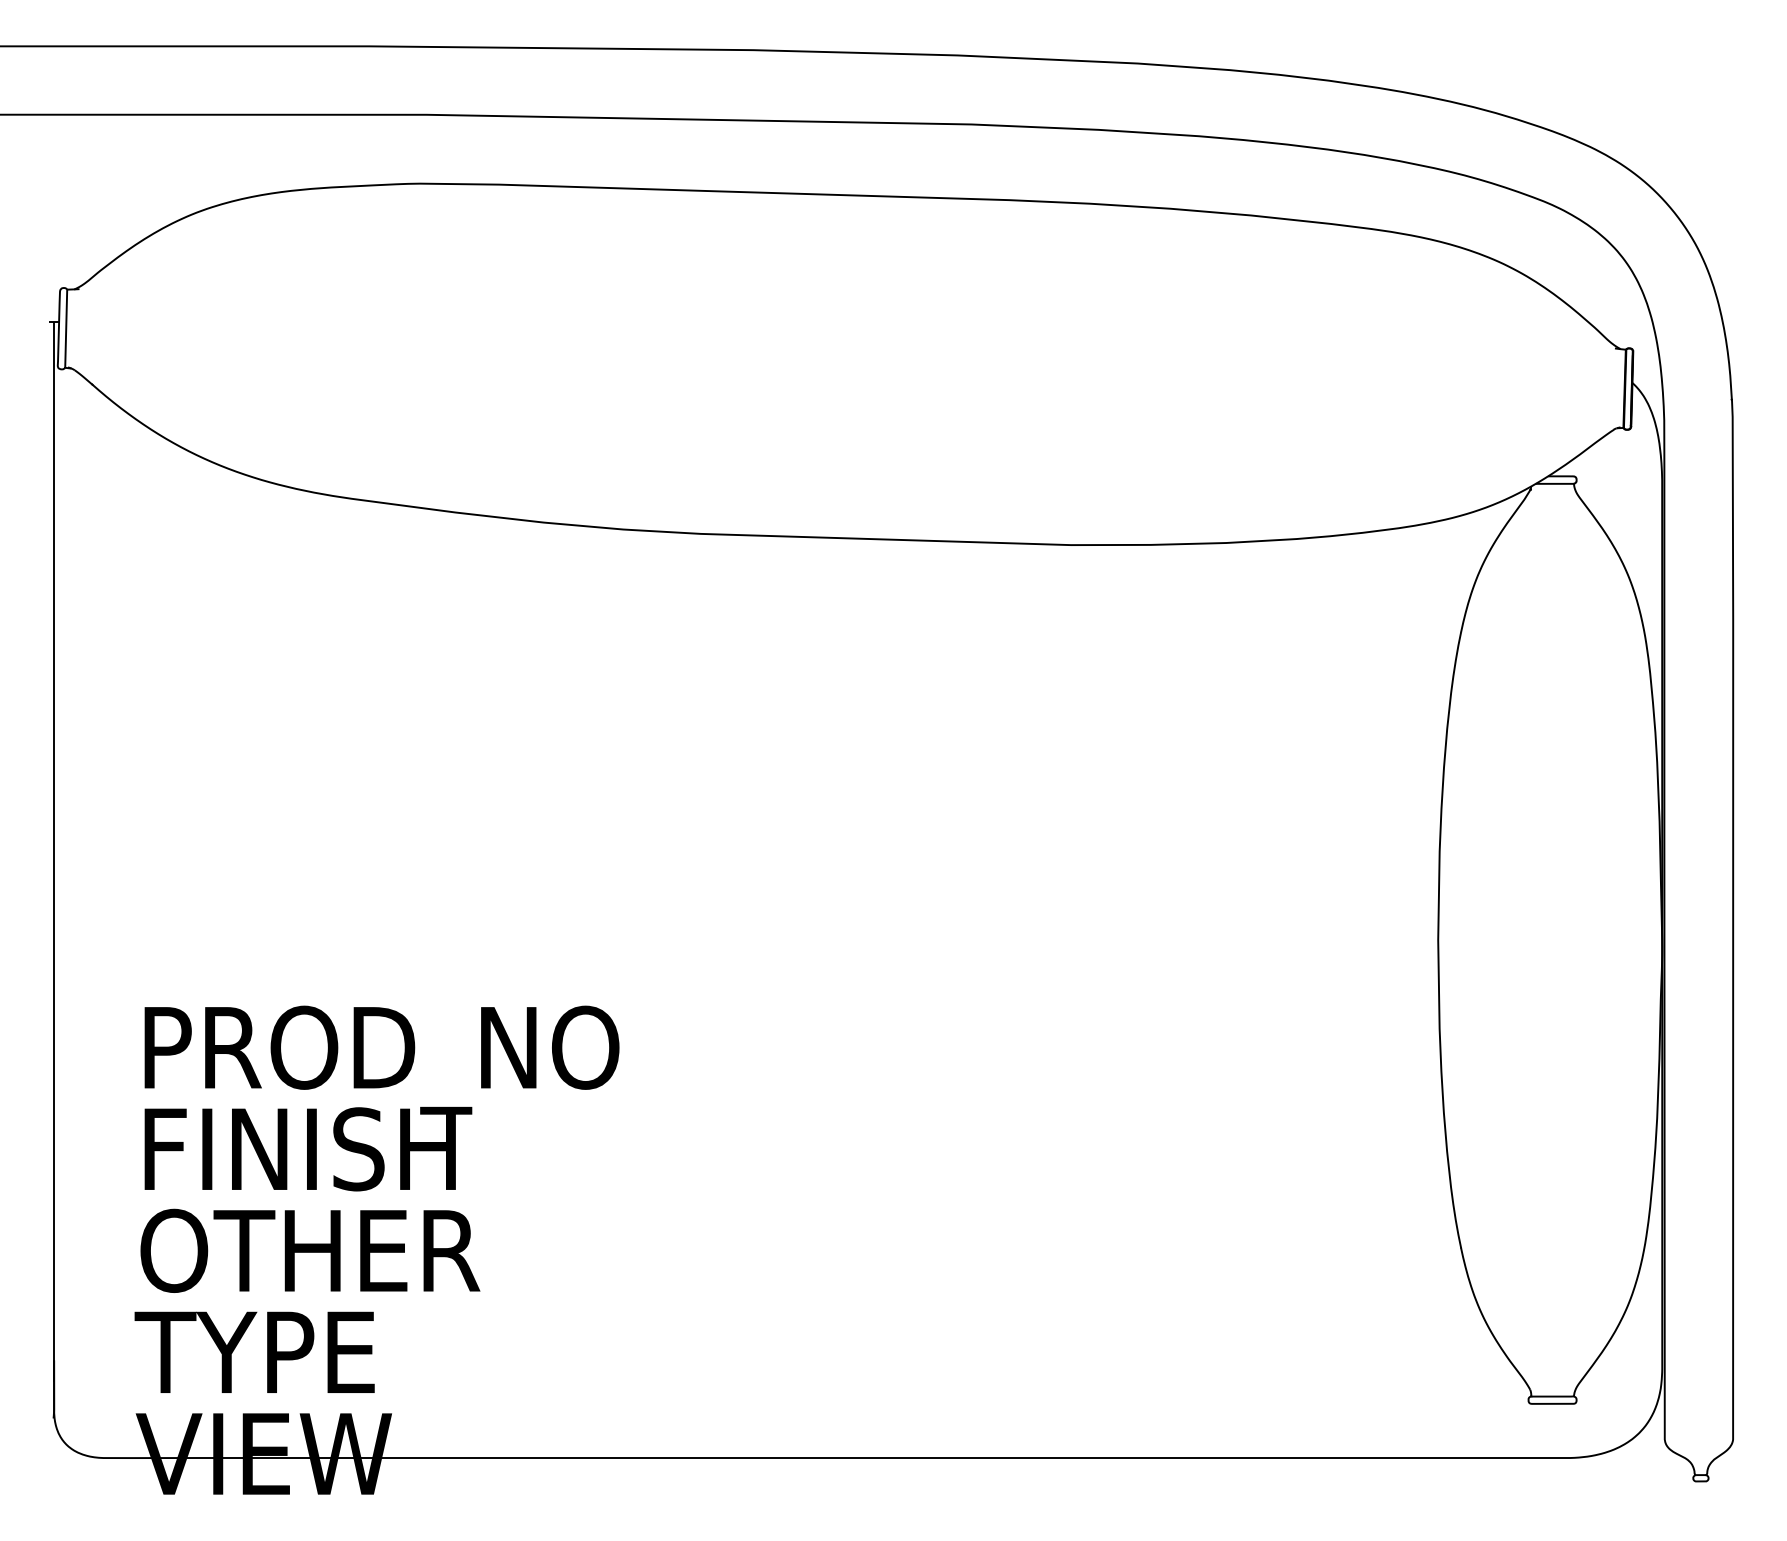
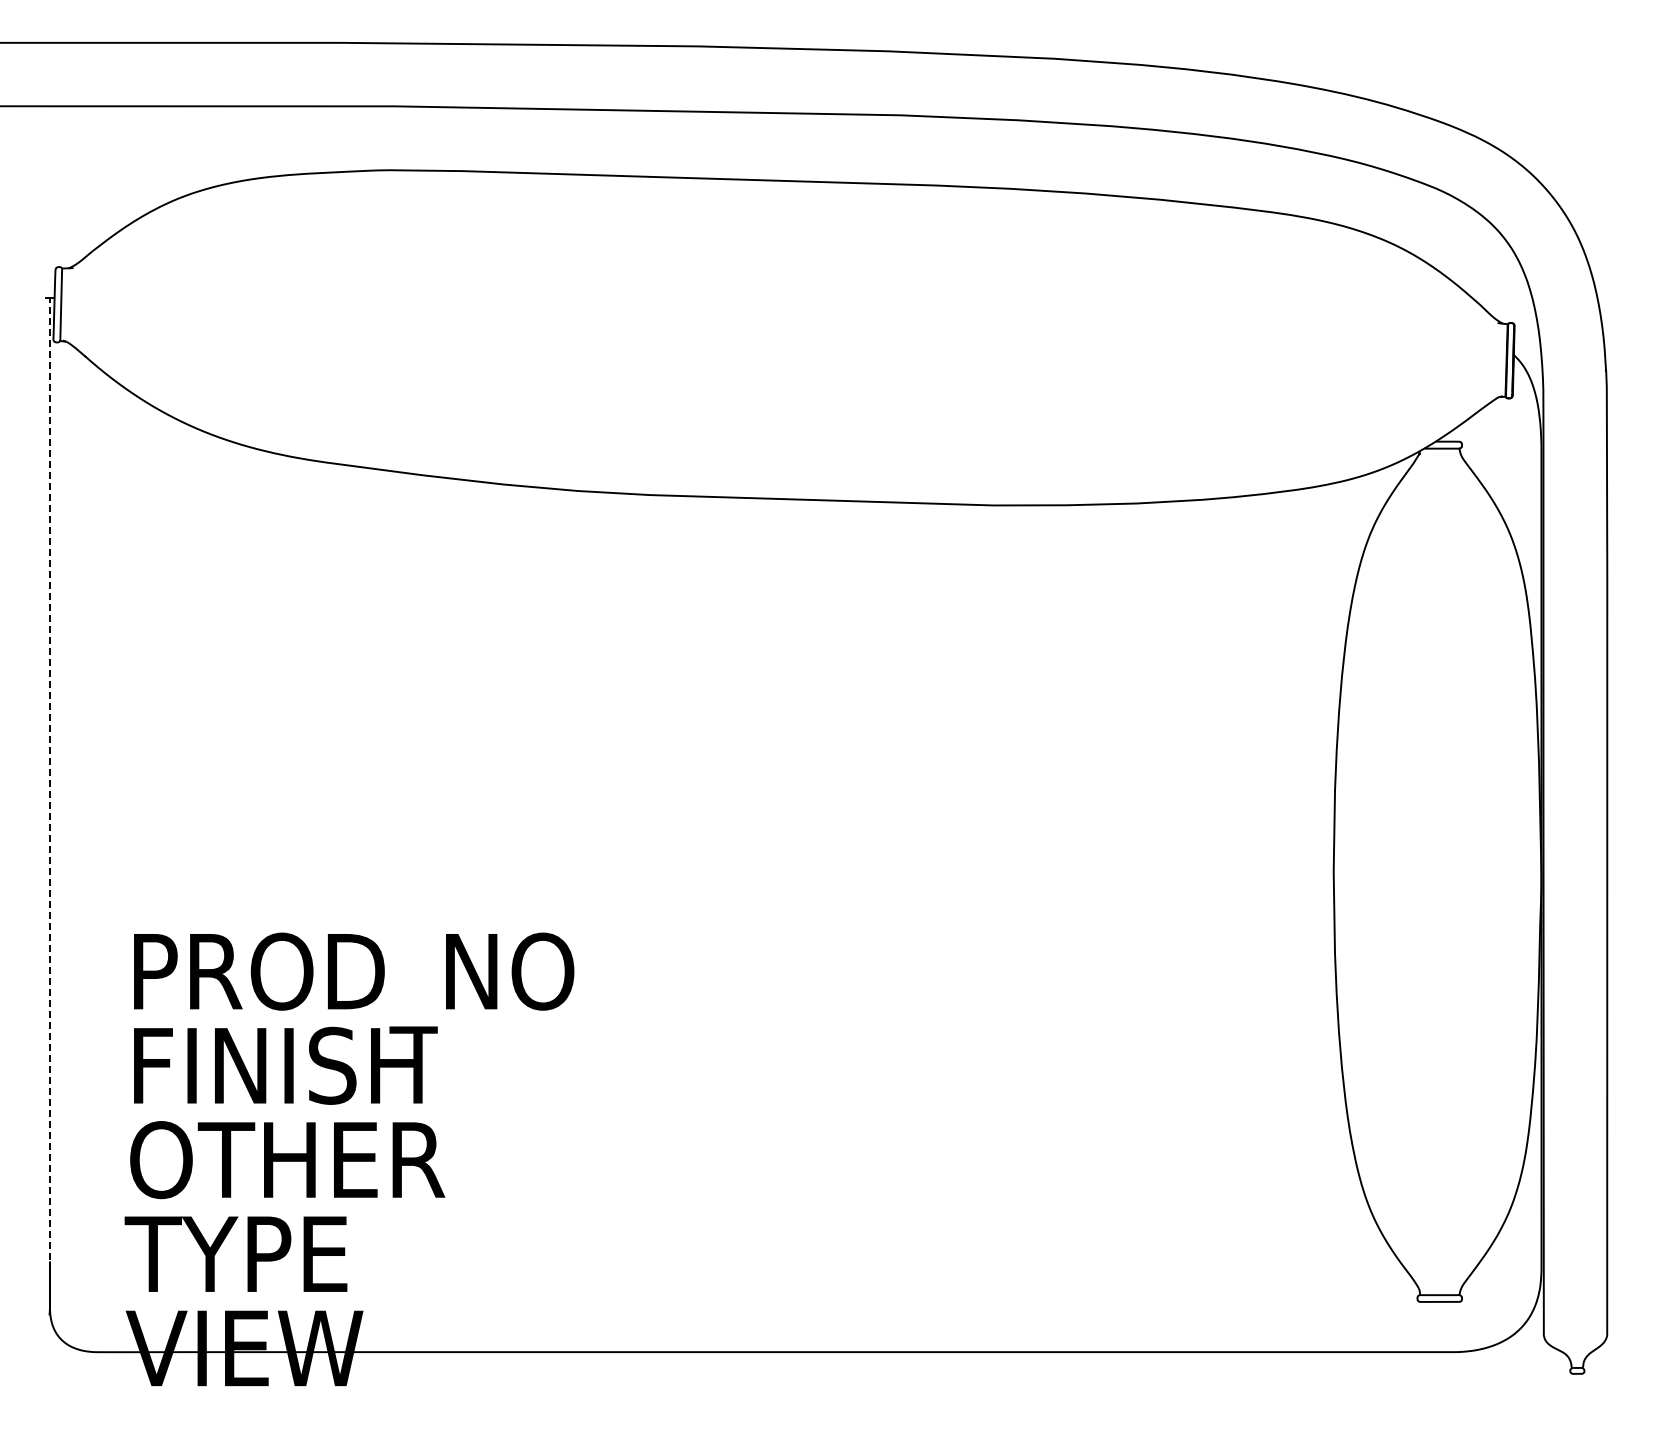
line: (53, 851) -> (49, 789), solid -> dashed

